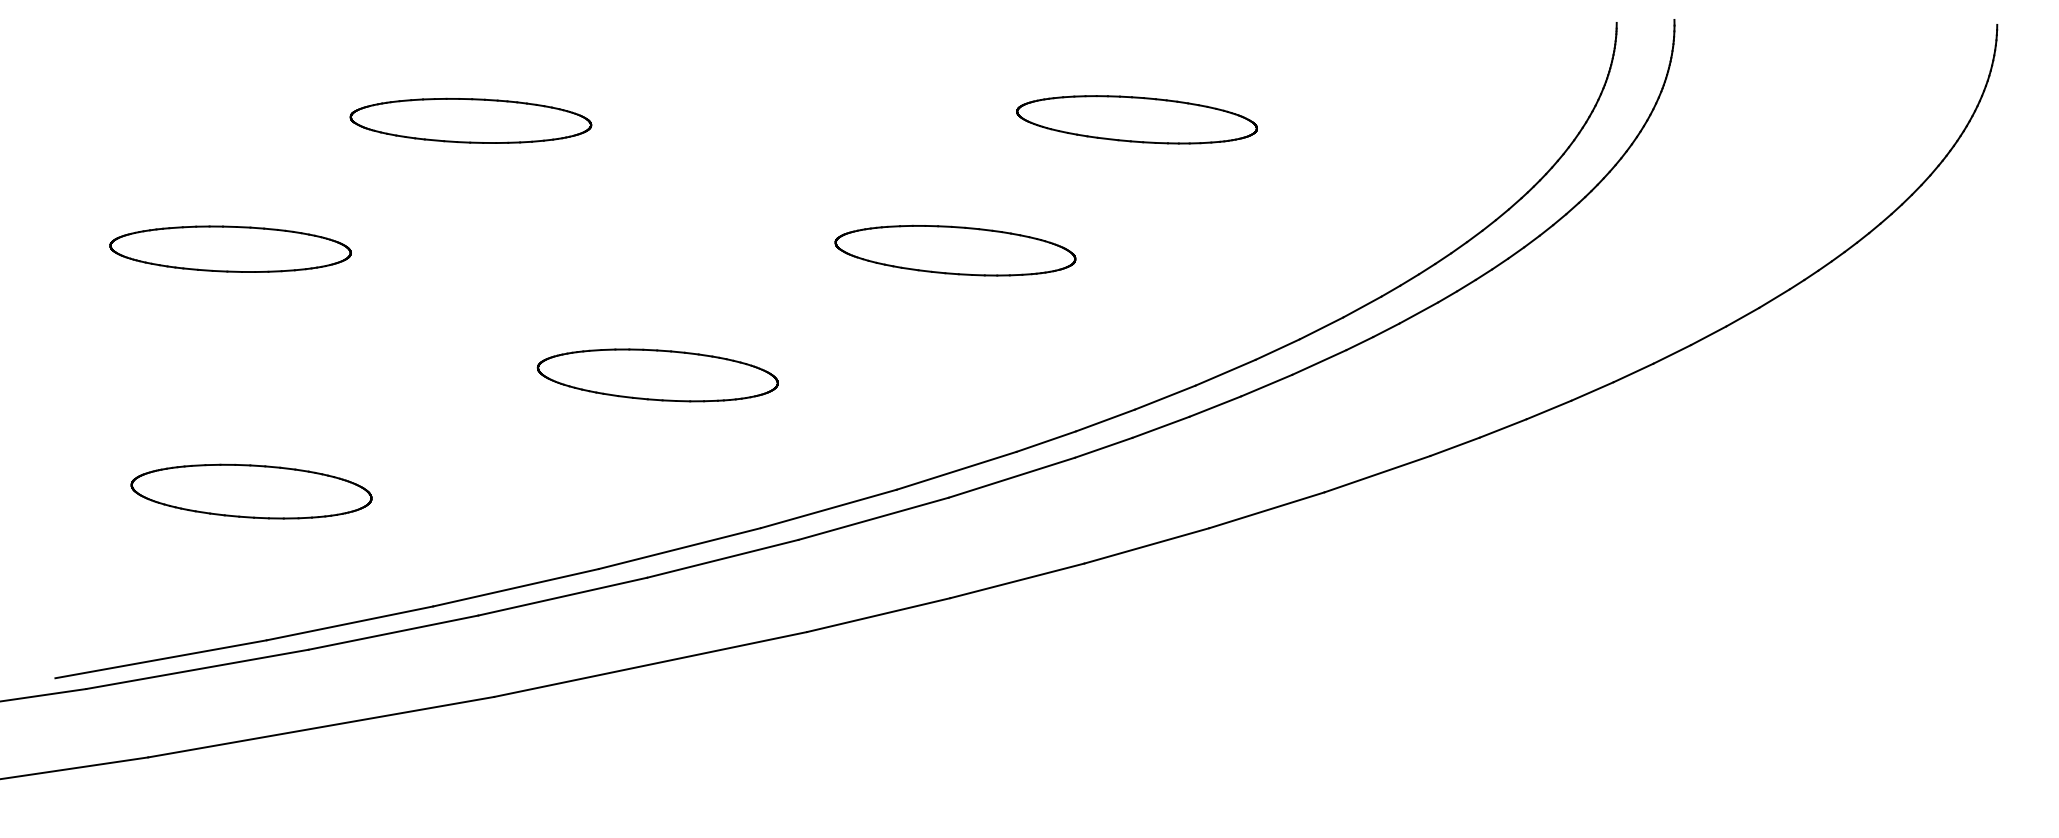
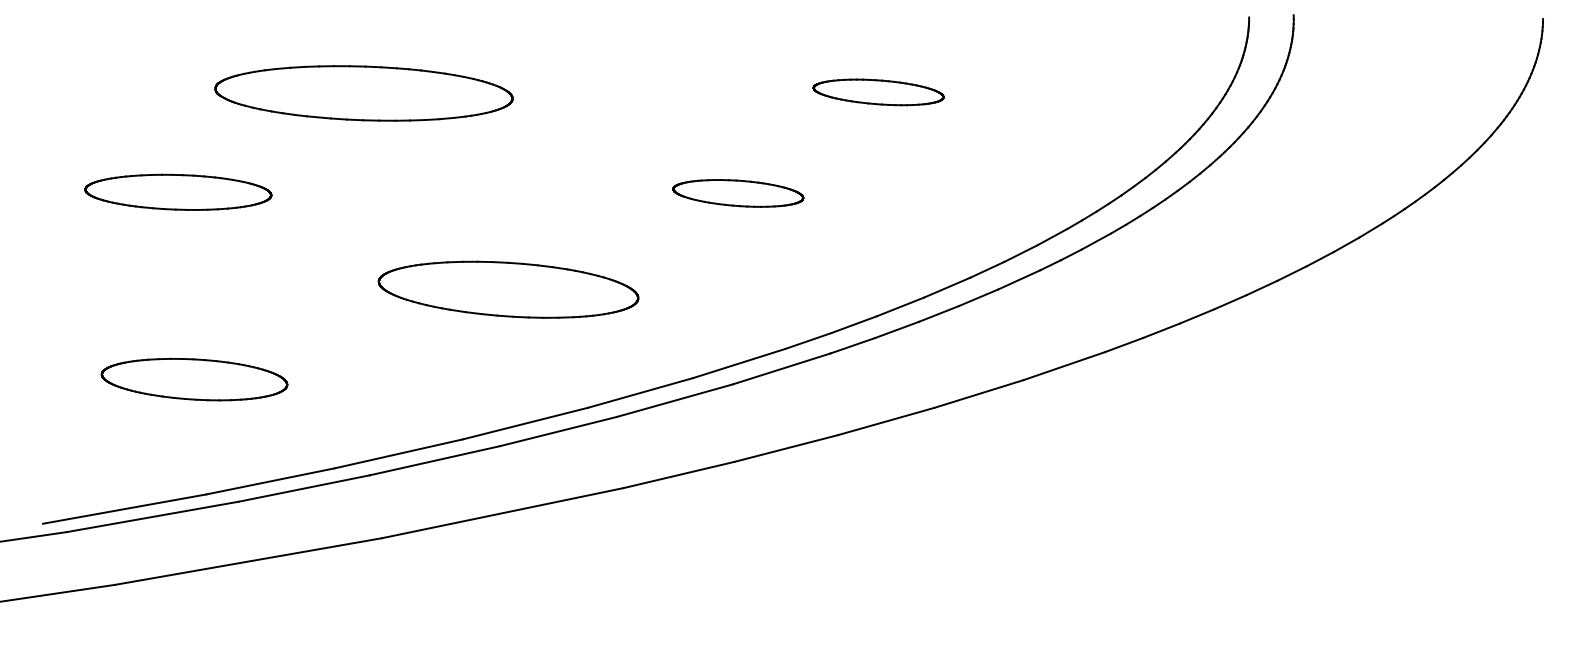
part: (1136, 119) -> (878, 92), size x0.7
part: (470, 120) -> (363, 92), size x1.6
part: (955, 250) -> (738, 193), size x0.7
part: (657, 375) -> (508, 289), size x1.4

